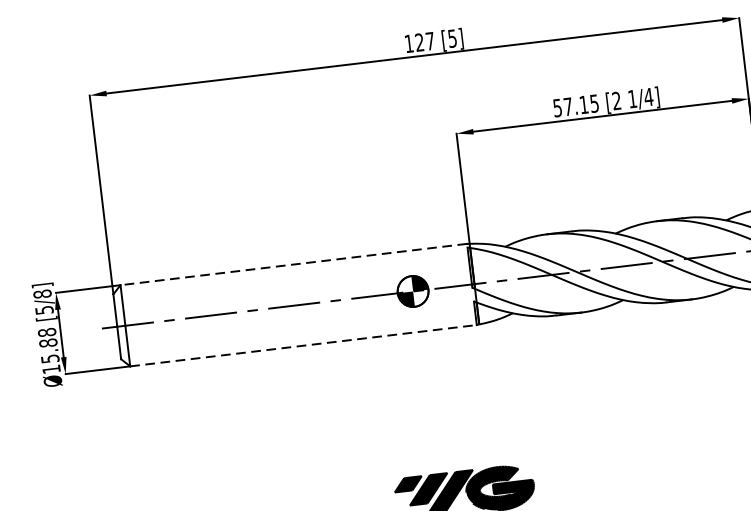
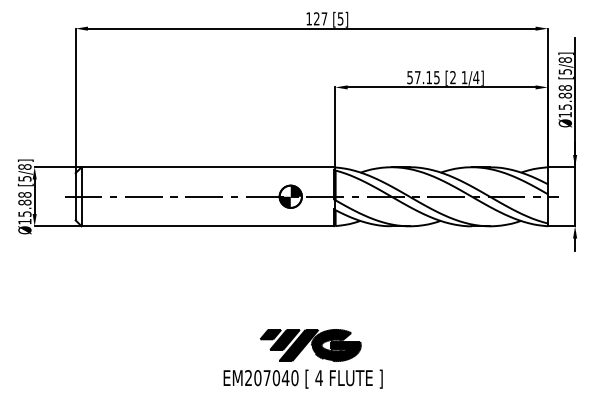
line: (293, 264) -> (207, 167), dashed -> solid
line: (303, 346) -> (207, 226), dashed -> solid

